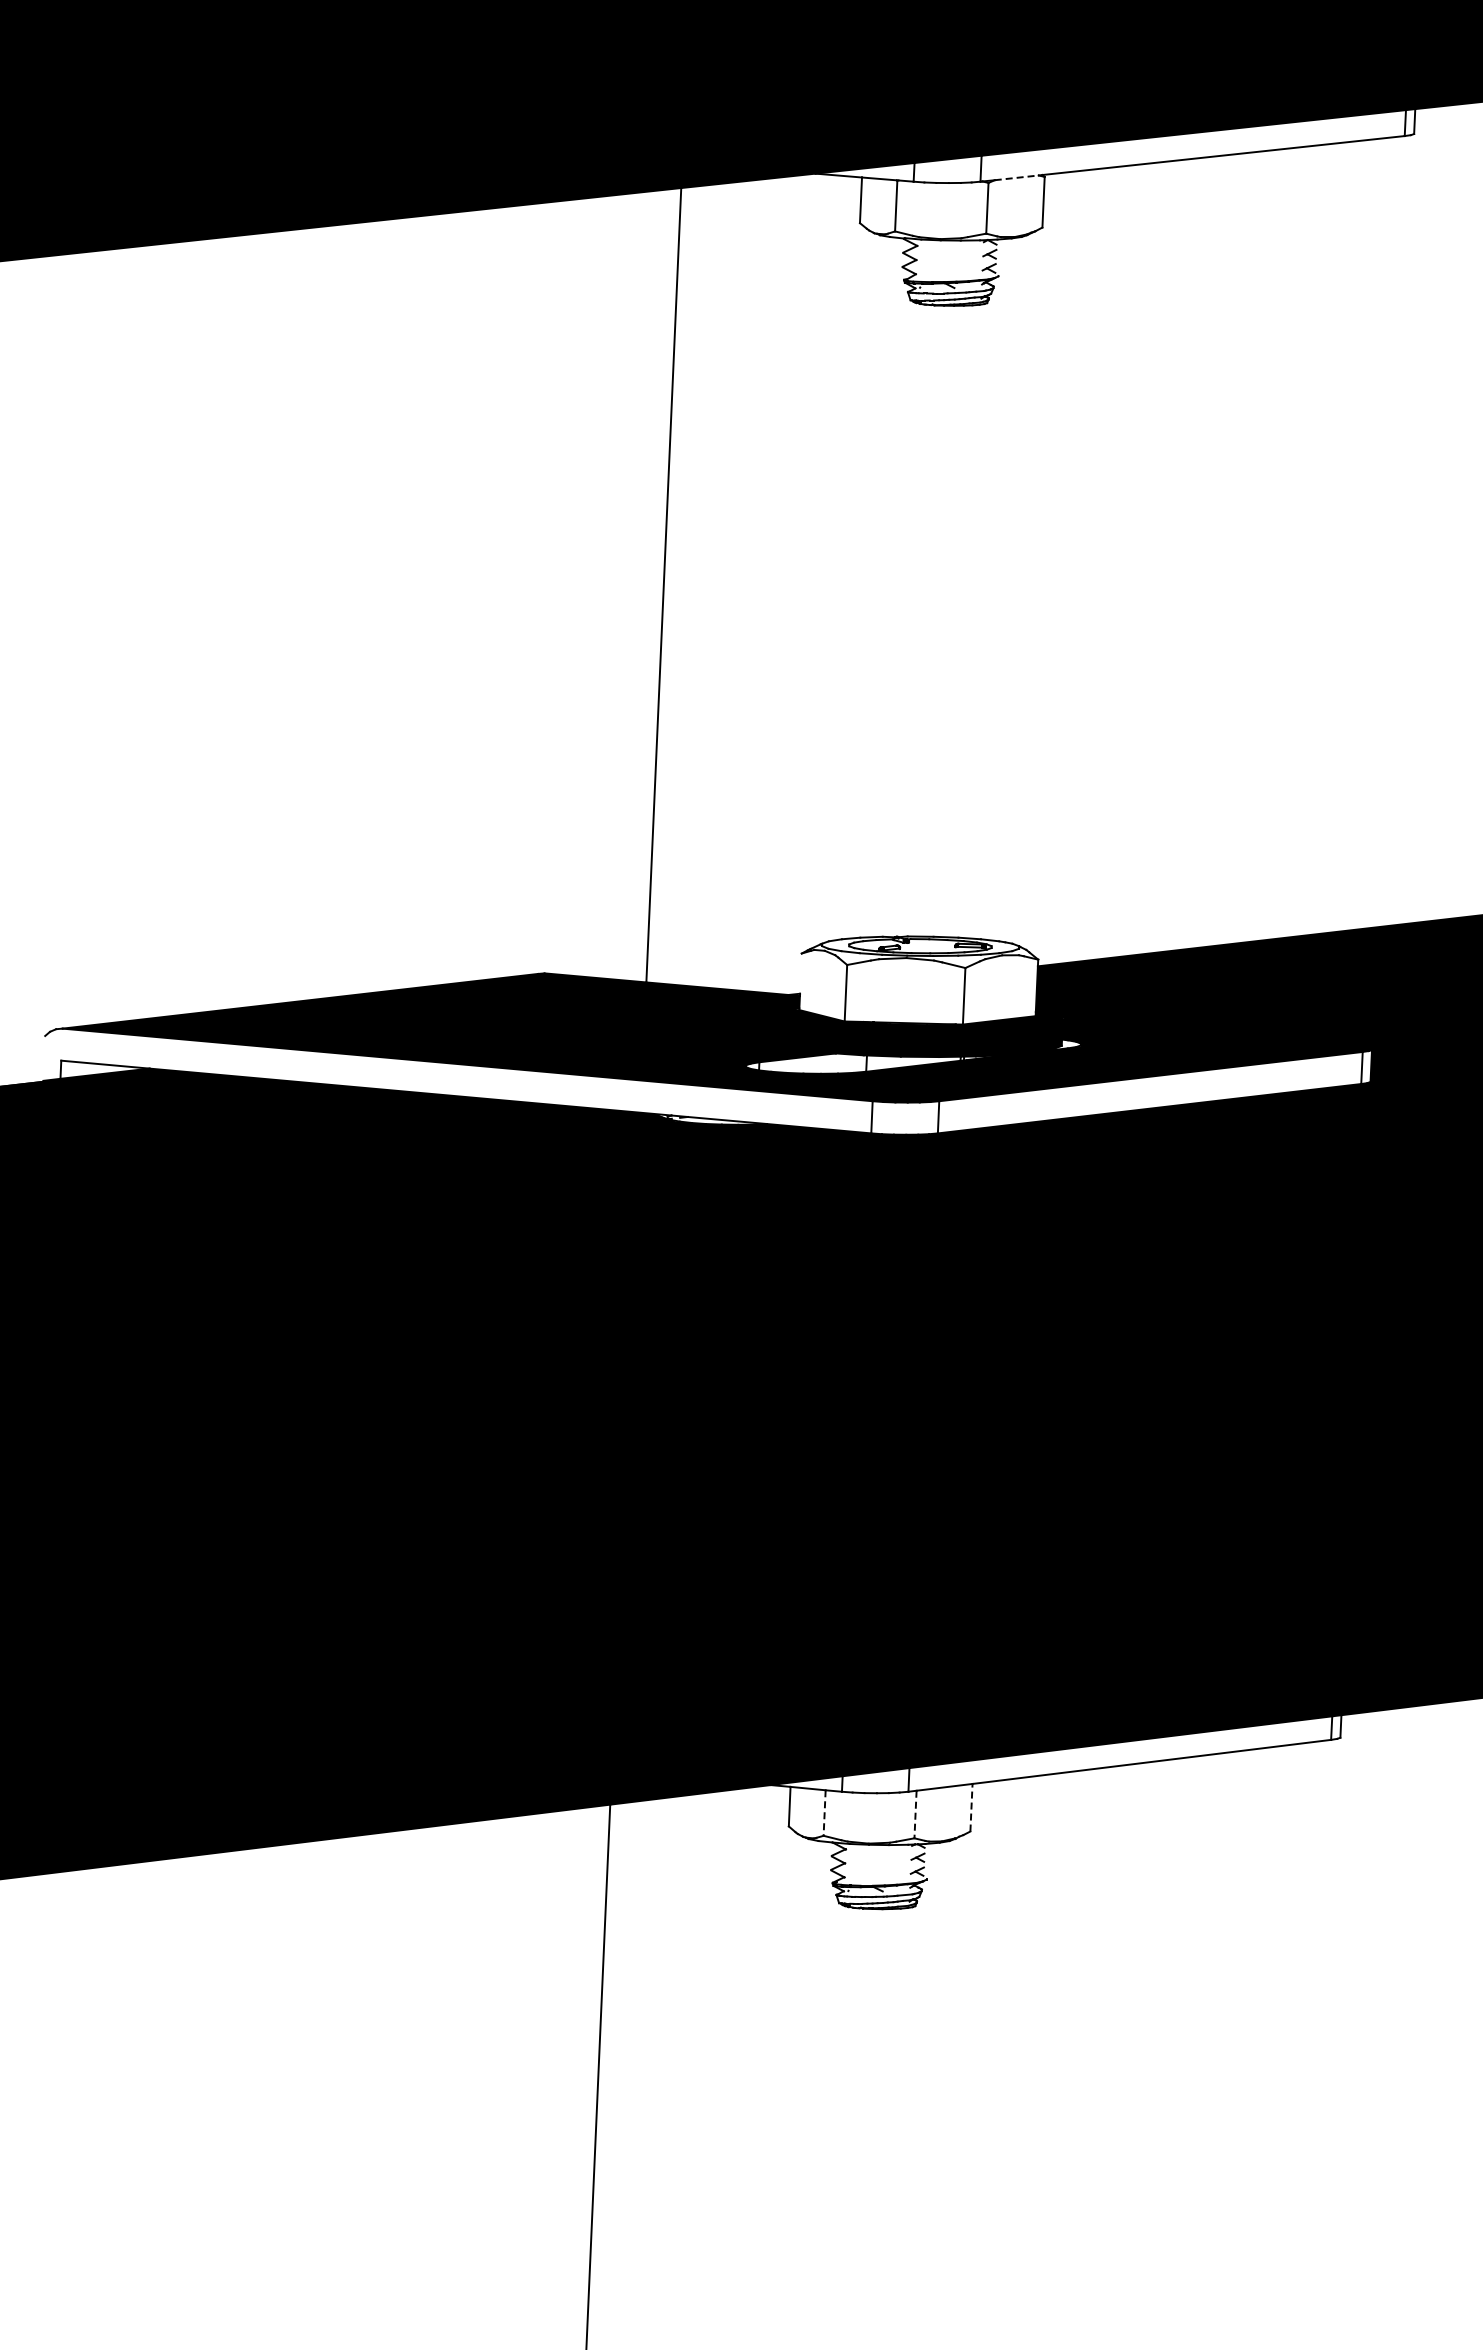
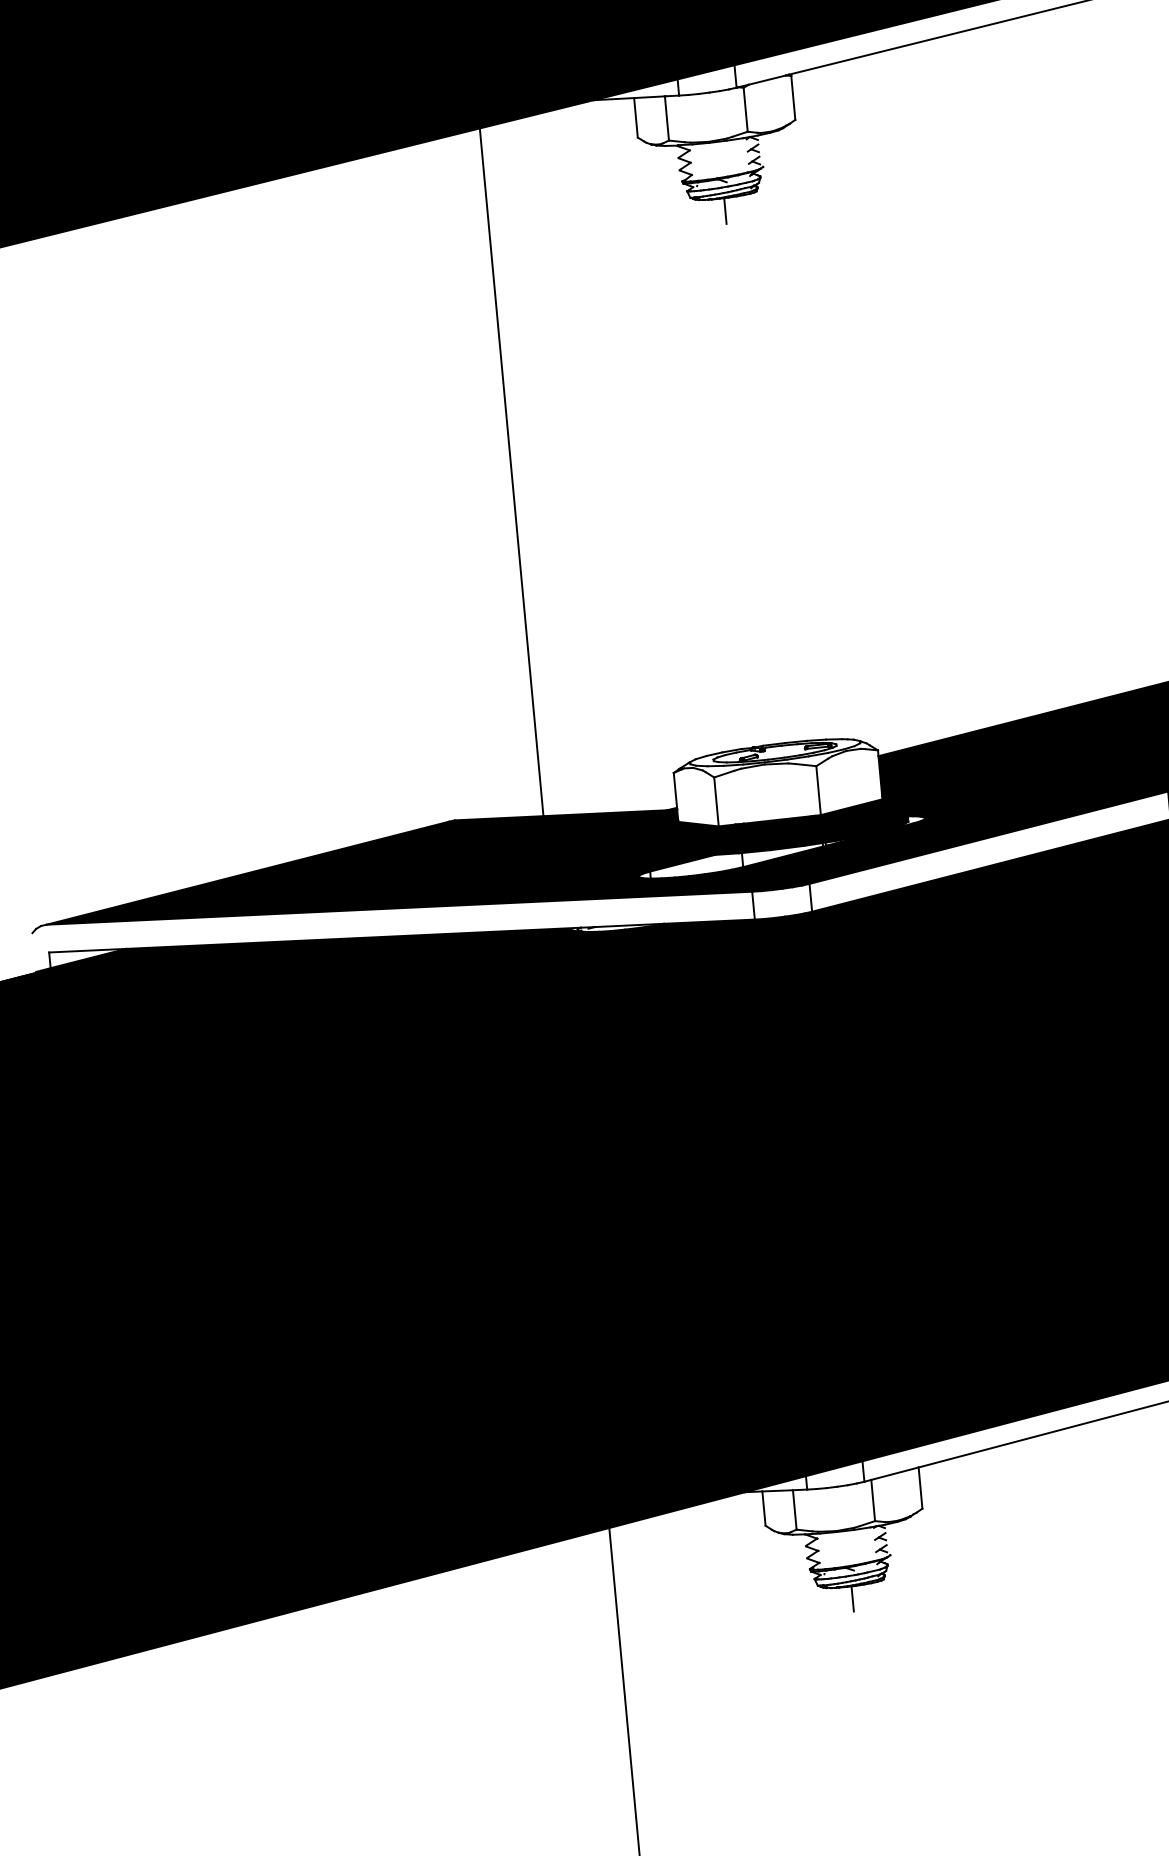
line: (1017, 177) -> (767, 79), dashed -> solid
line: (948, 320) -> (725, 210), added
line: (800, 973) -> (675, 790), added
line: (971, 1807) -> (920, 1487), dashed -> solid
line: (824, 1813) -> (794, 1510), dashed -> solid
line: (915, 1814) -> (873, 1500), dashed -> solid
line: (876, 1923) -> (852, 1598), added

